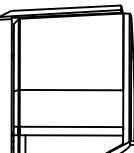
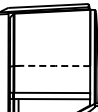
line: (74, 89) -> (54, 65), solid -> dashed

